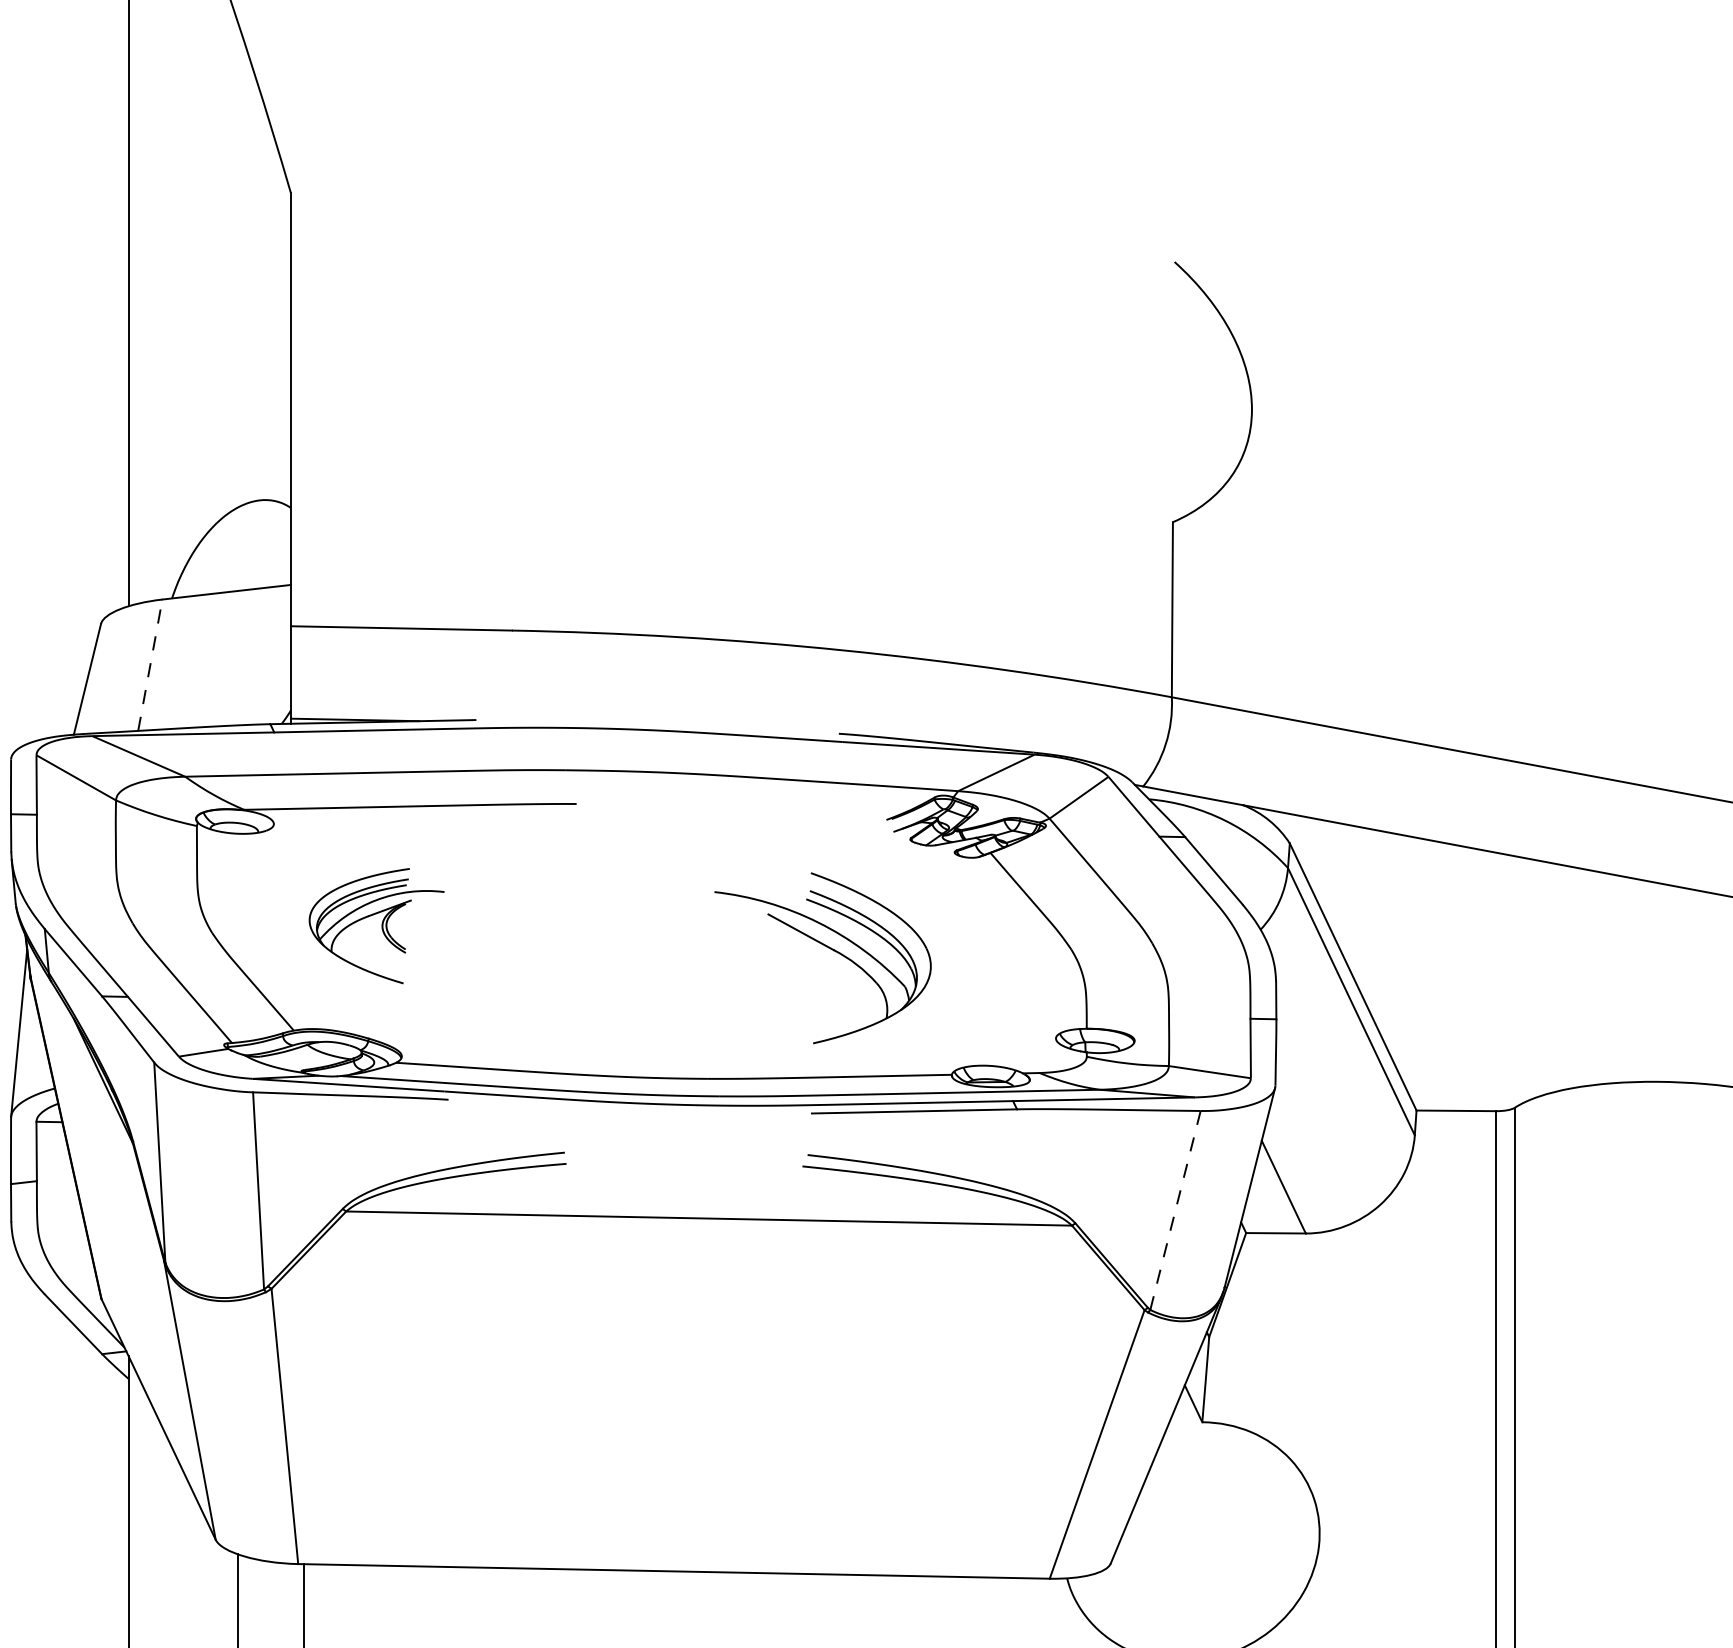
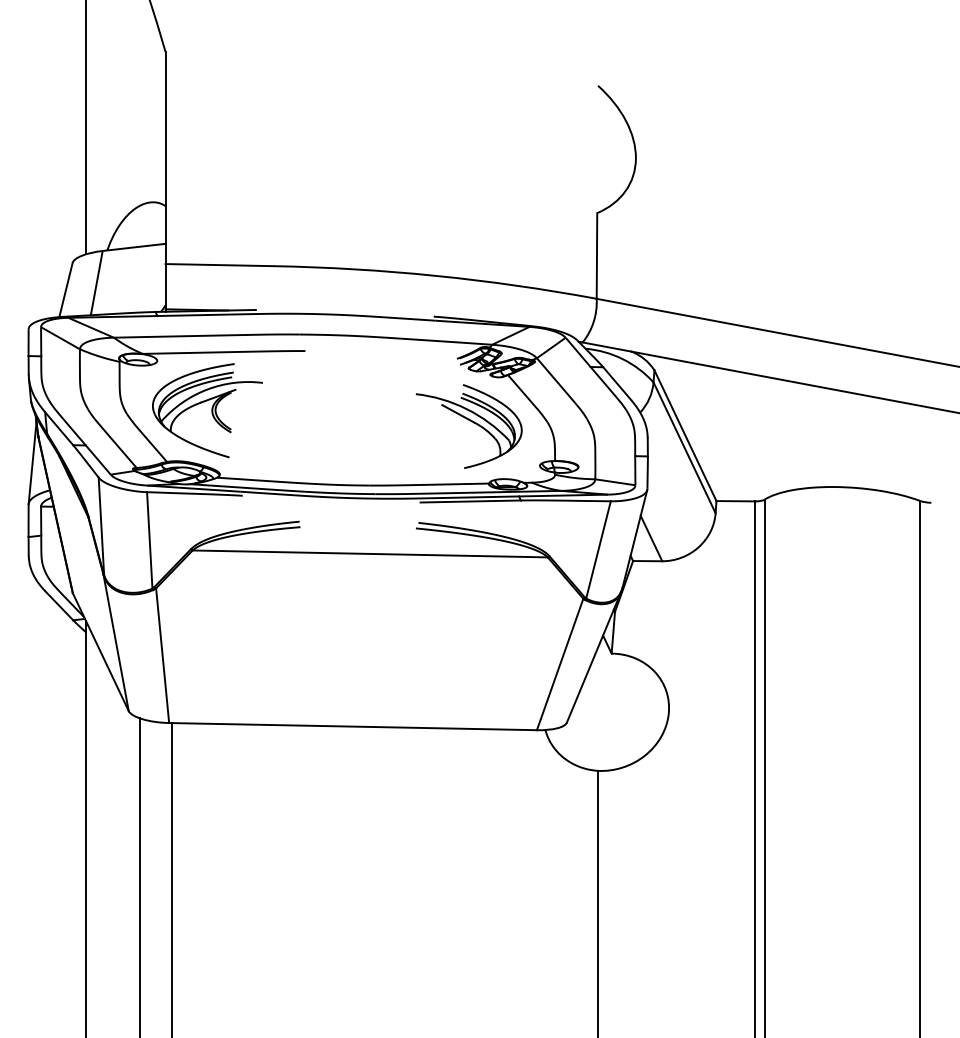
line: (149, 665) -> (96, 283), dashed -> solid
part: (376, 925) -> (207, 410), size x1.67
part: (821, 958) -> (468, 426), moved
line: (1175, 1211) -> (598, 550), dashed -> solid

